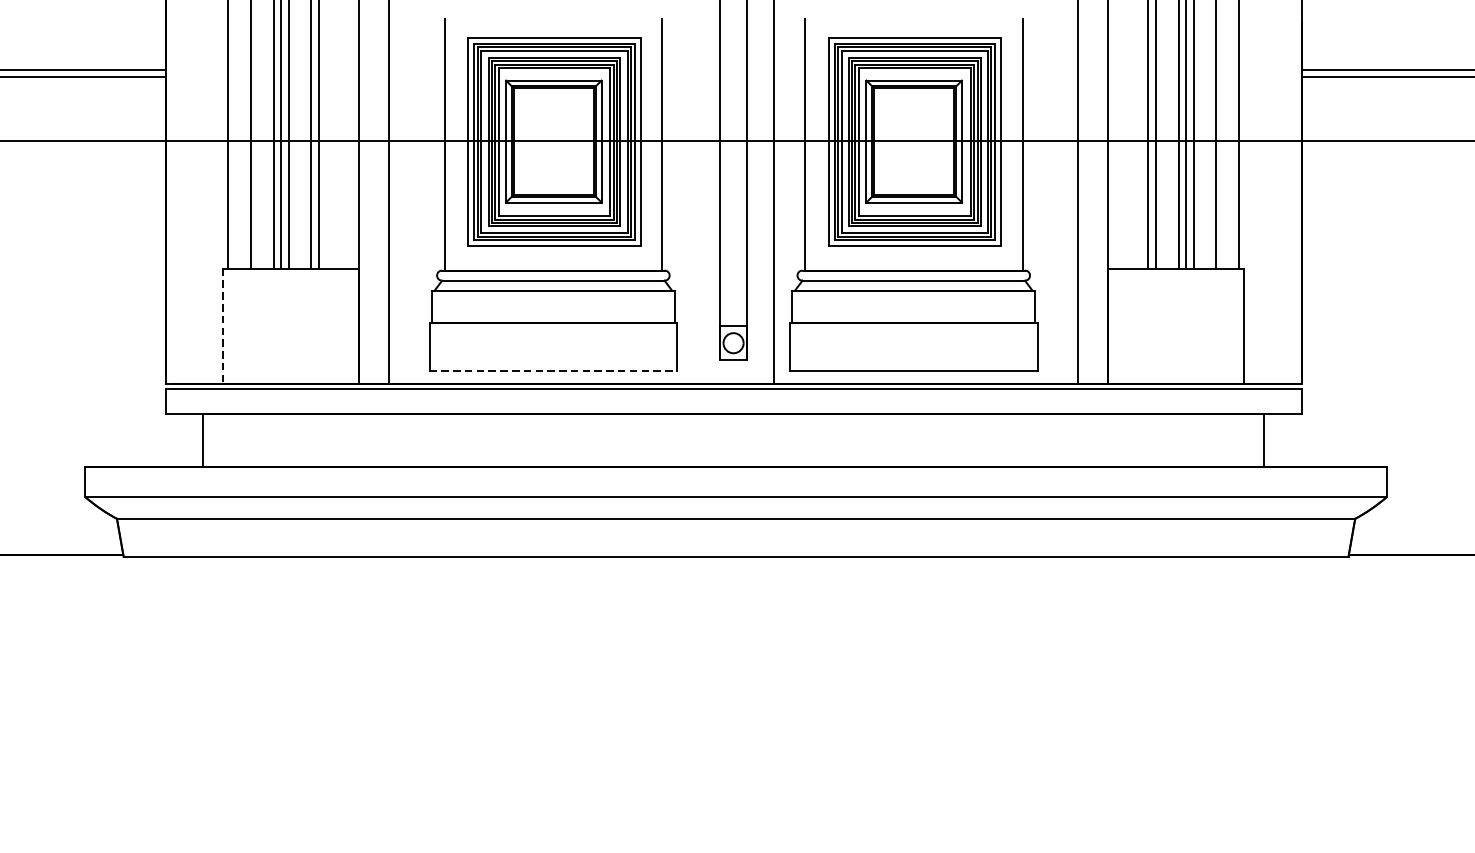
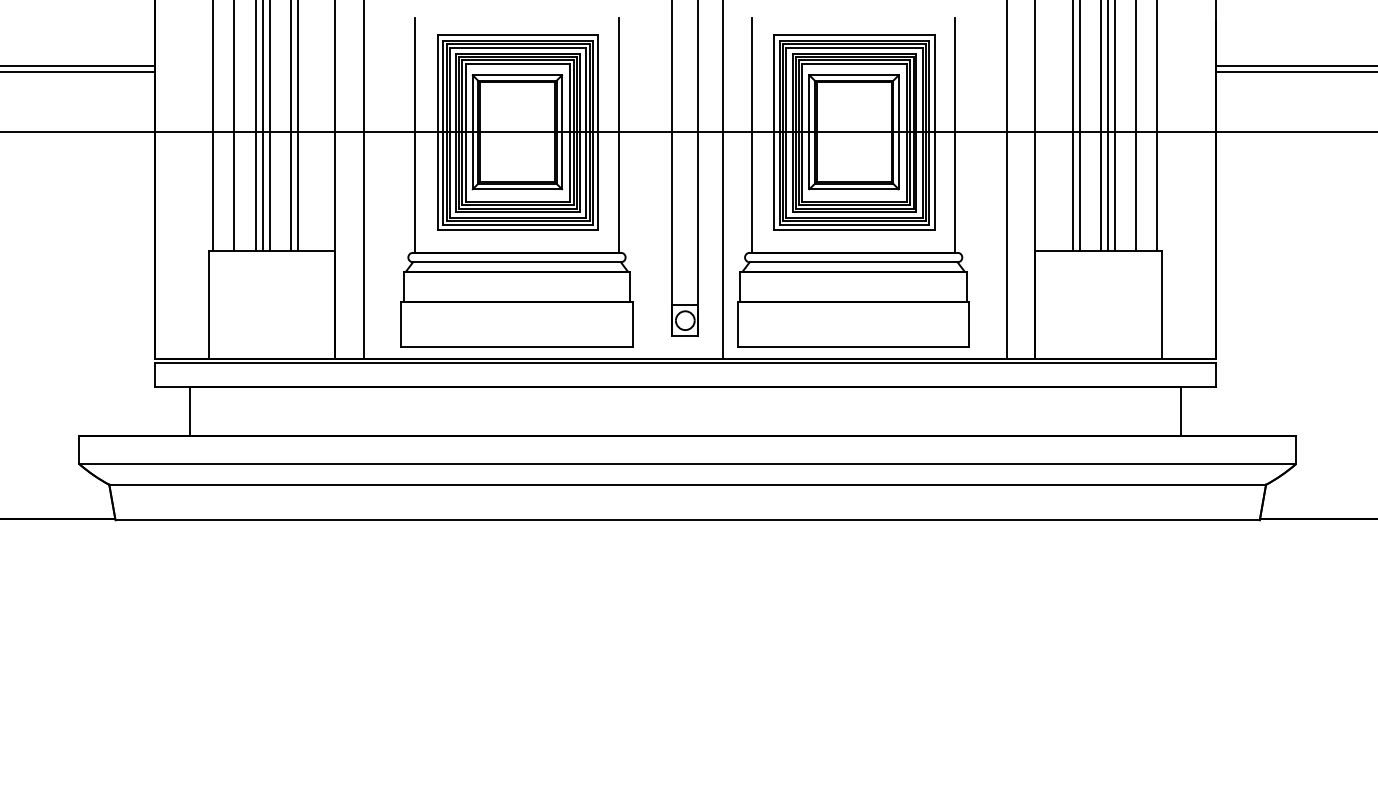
line: (223, 326) -> (208, 305), dashed -> solid
line: (552, 370) -> (516, 346), dashed -> solid

